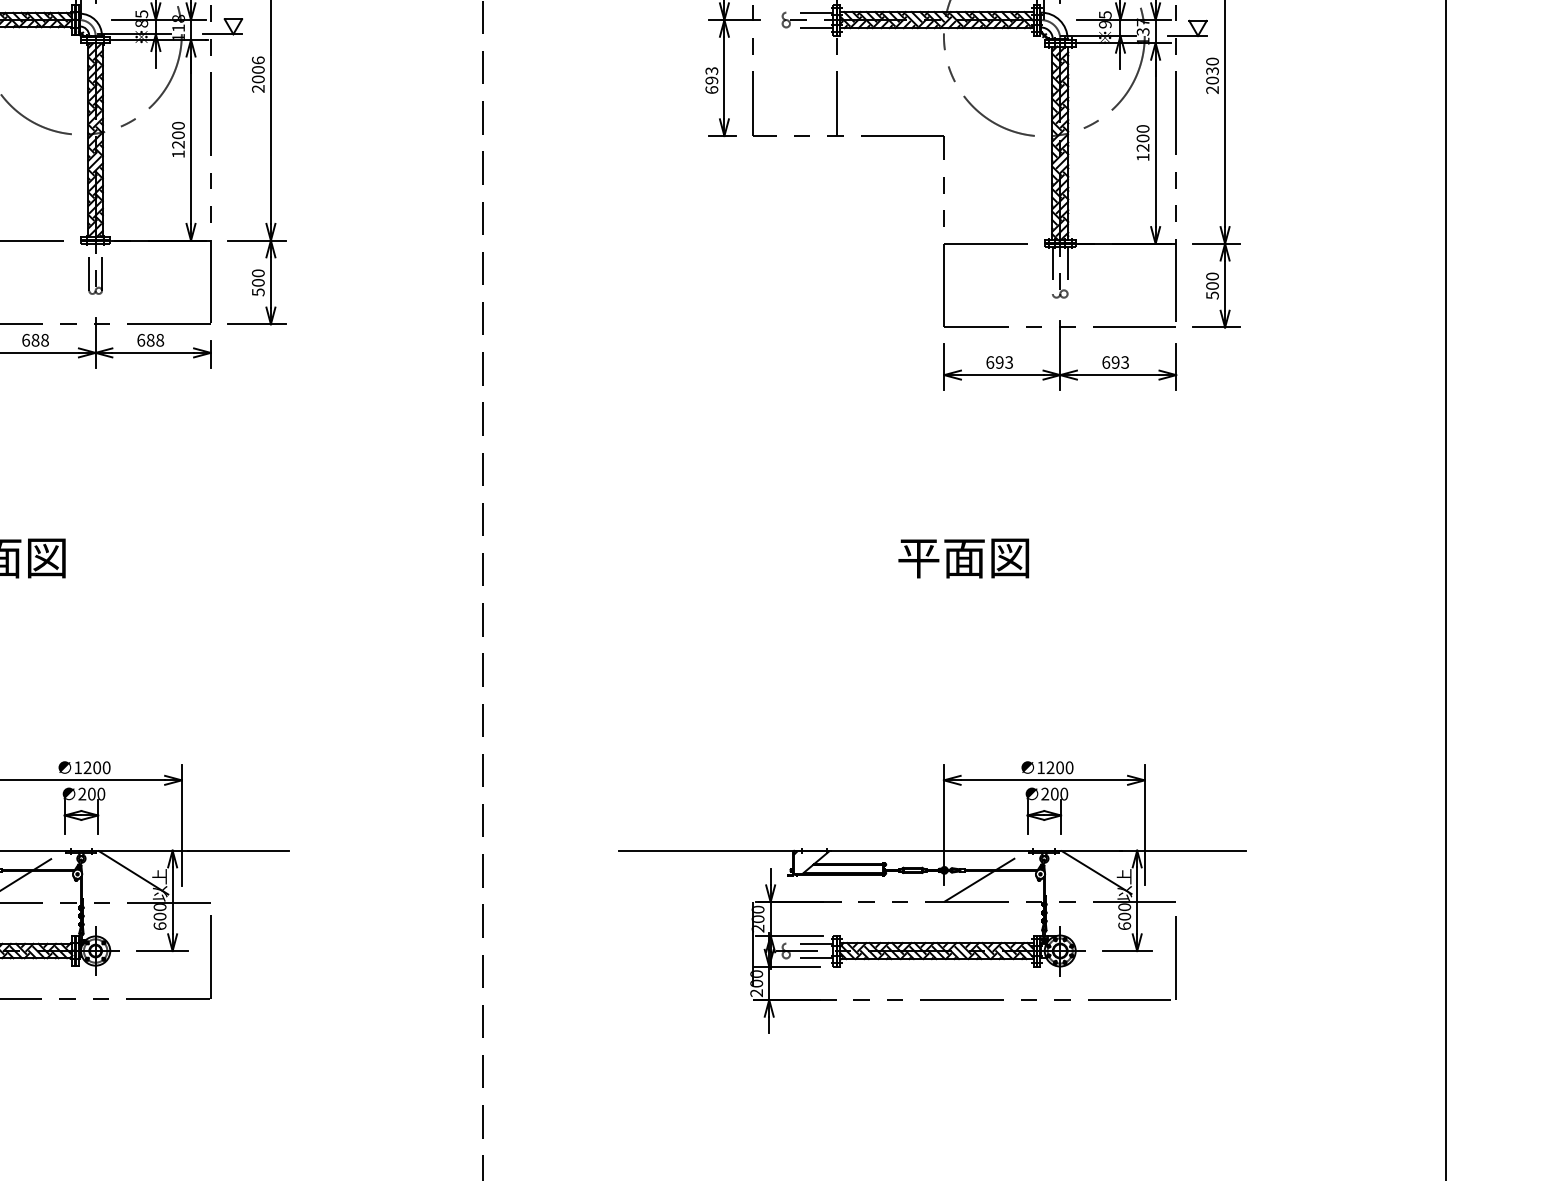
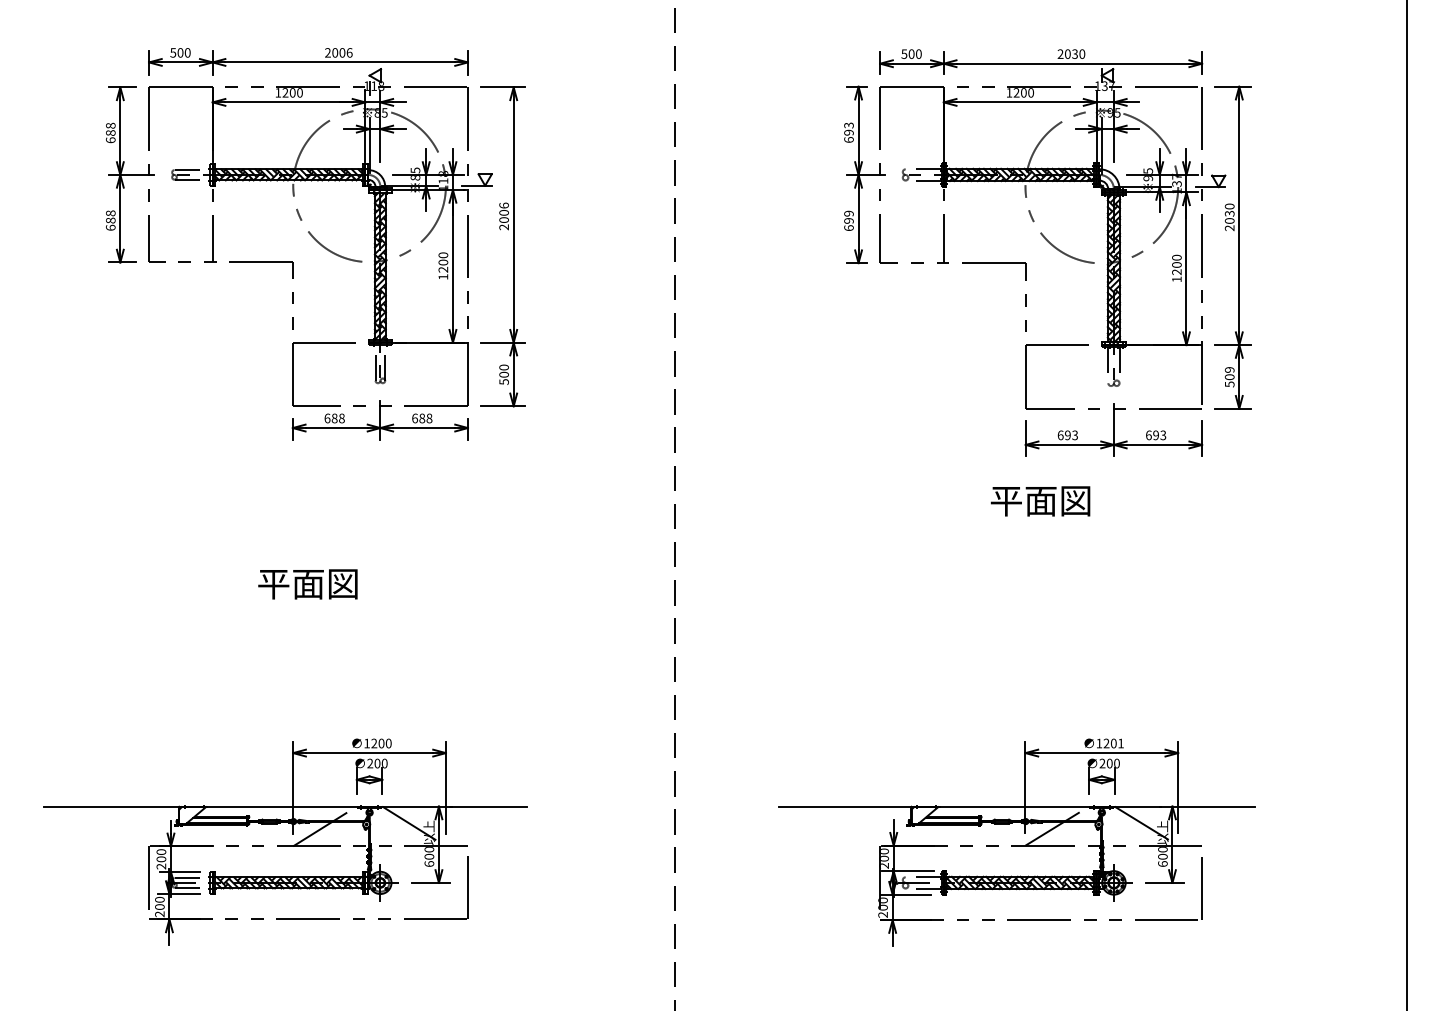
text: (711, 70) -> (848, 213), 693 -> 699
text: (1212, 275) -> (1229, 369), 500 -> 509
text: (963, 558) -> (1040, 501), moved
text: (1068, 767) -> (1120, 743), 1200 -> 1201

